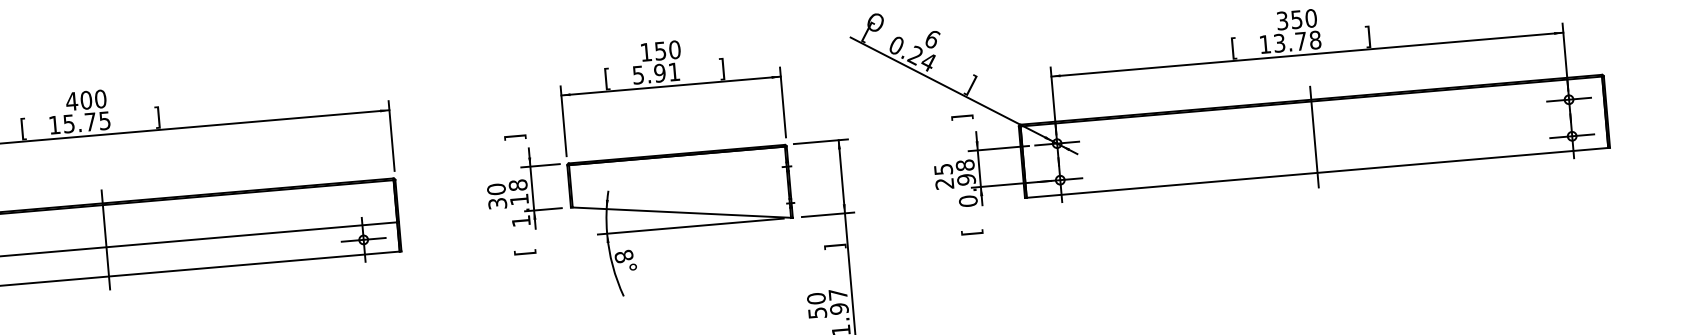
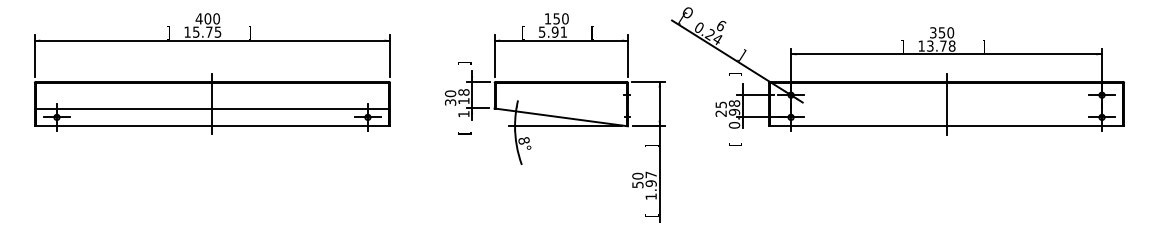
text: (1233, 47) -> (902, 46), [ -> ]
text: (721, 68) -> (592, 32), ] -> [
text: (23, 128) -> (168, 32), [ -> ]

